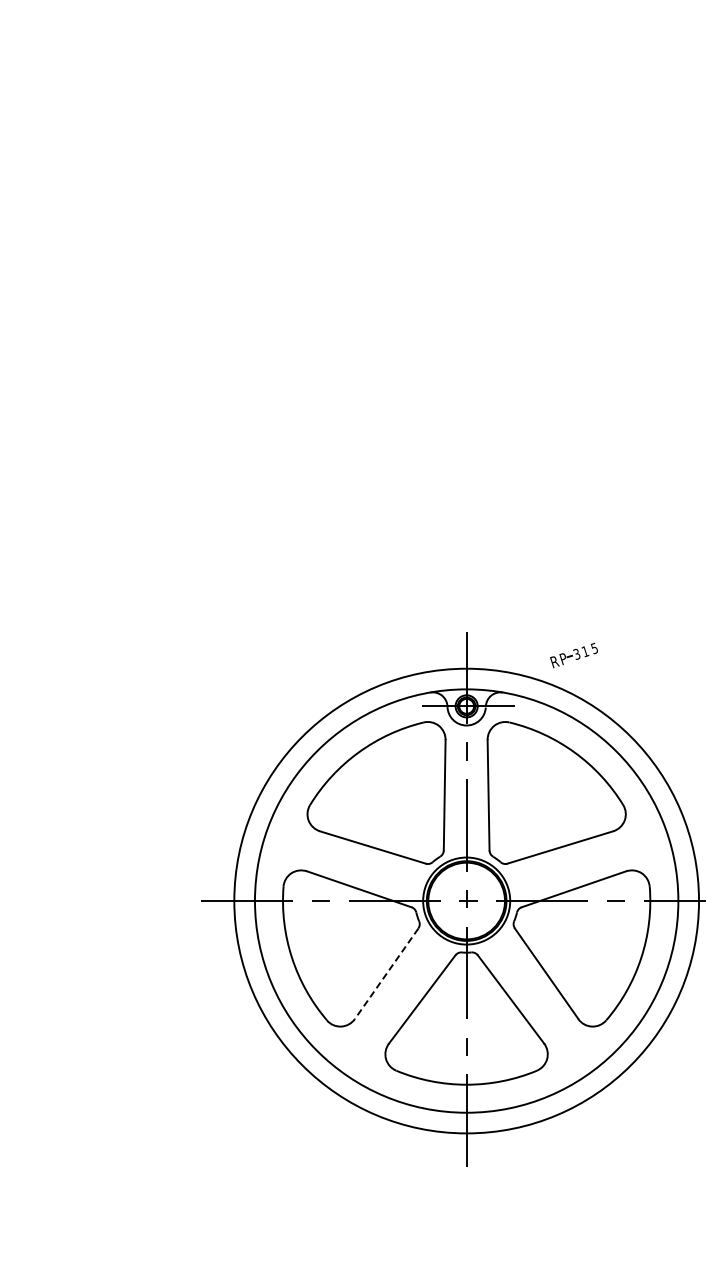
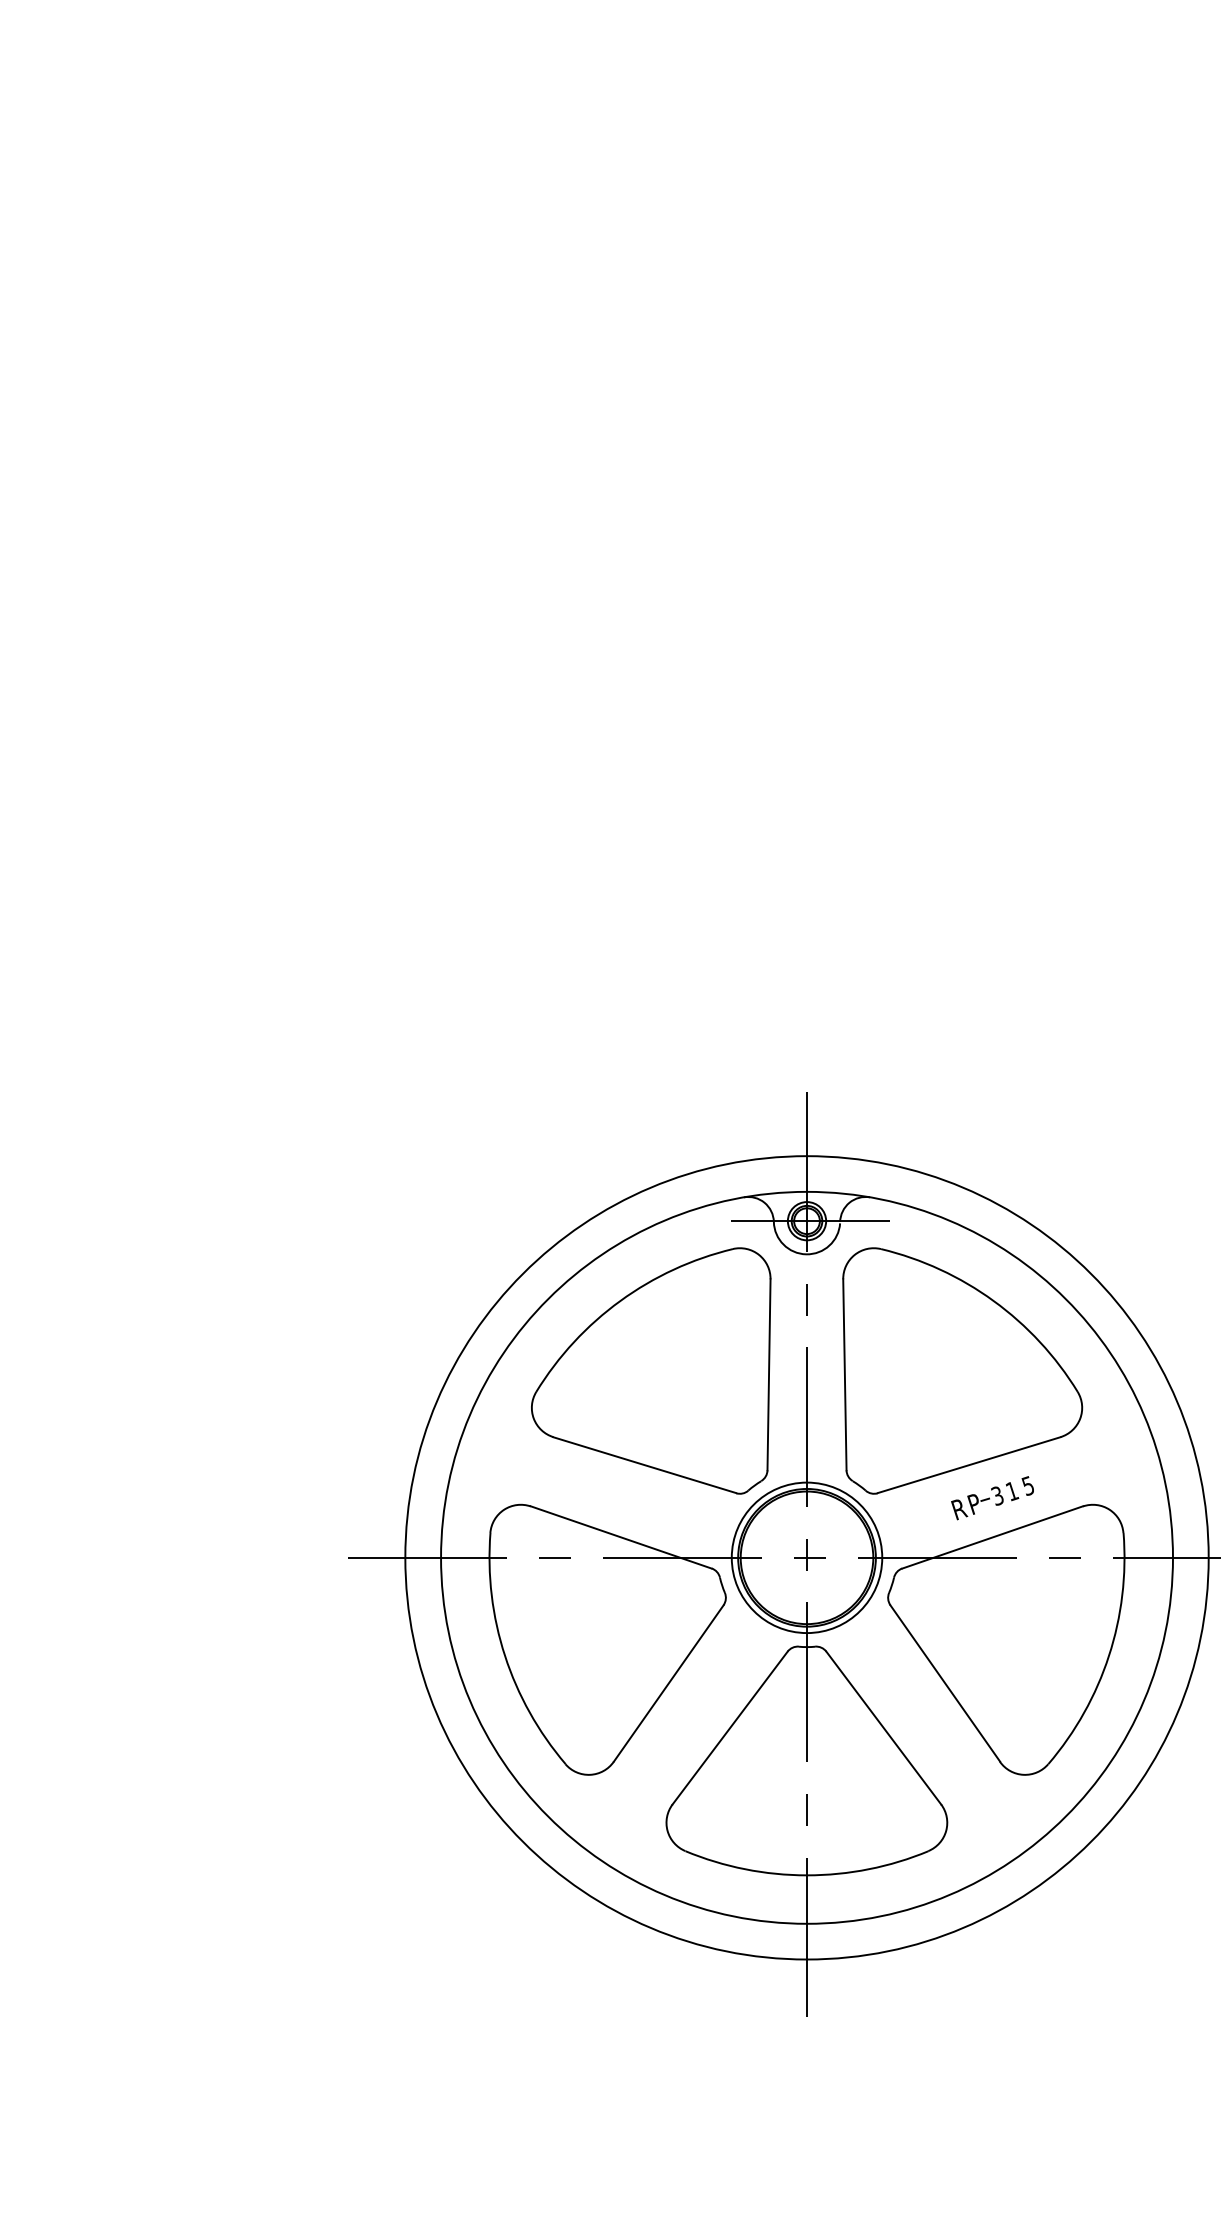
part: (573, 655) -> (991, 1498), moved
line: (386, 974) -> (668, 1684), dashed -> solid

